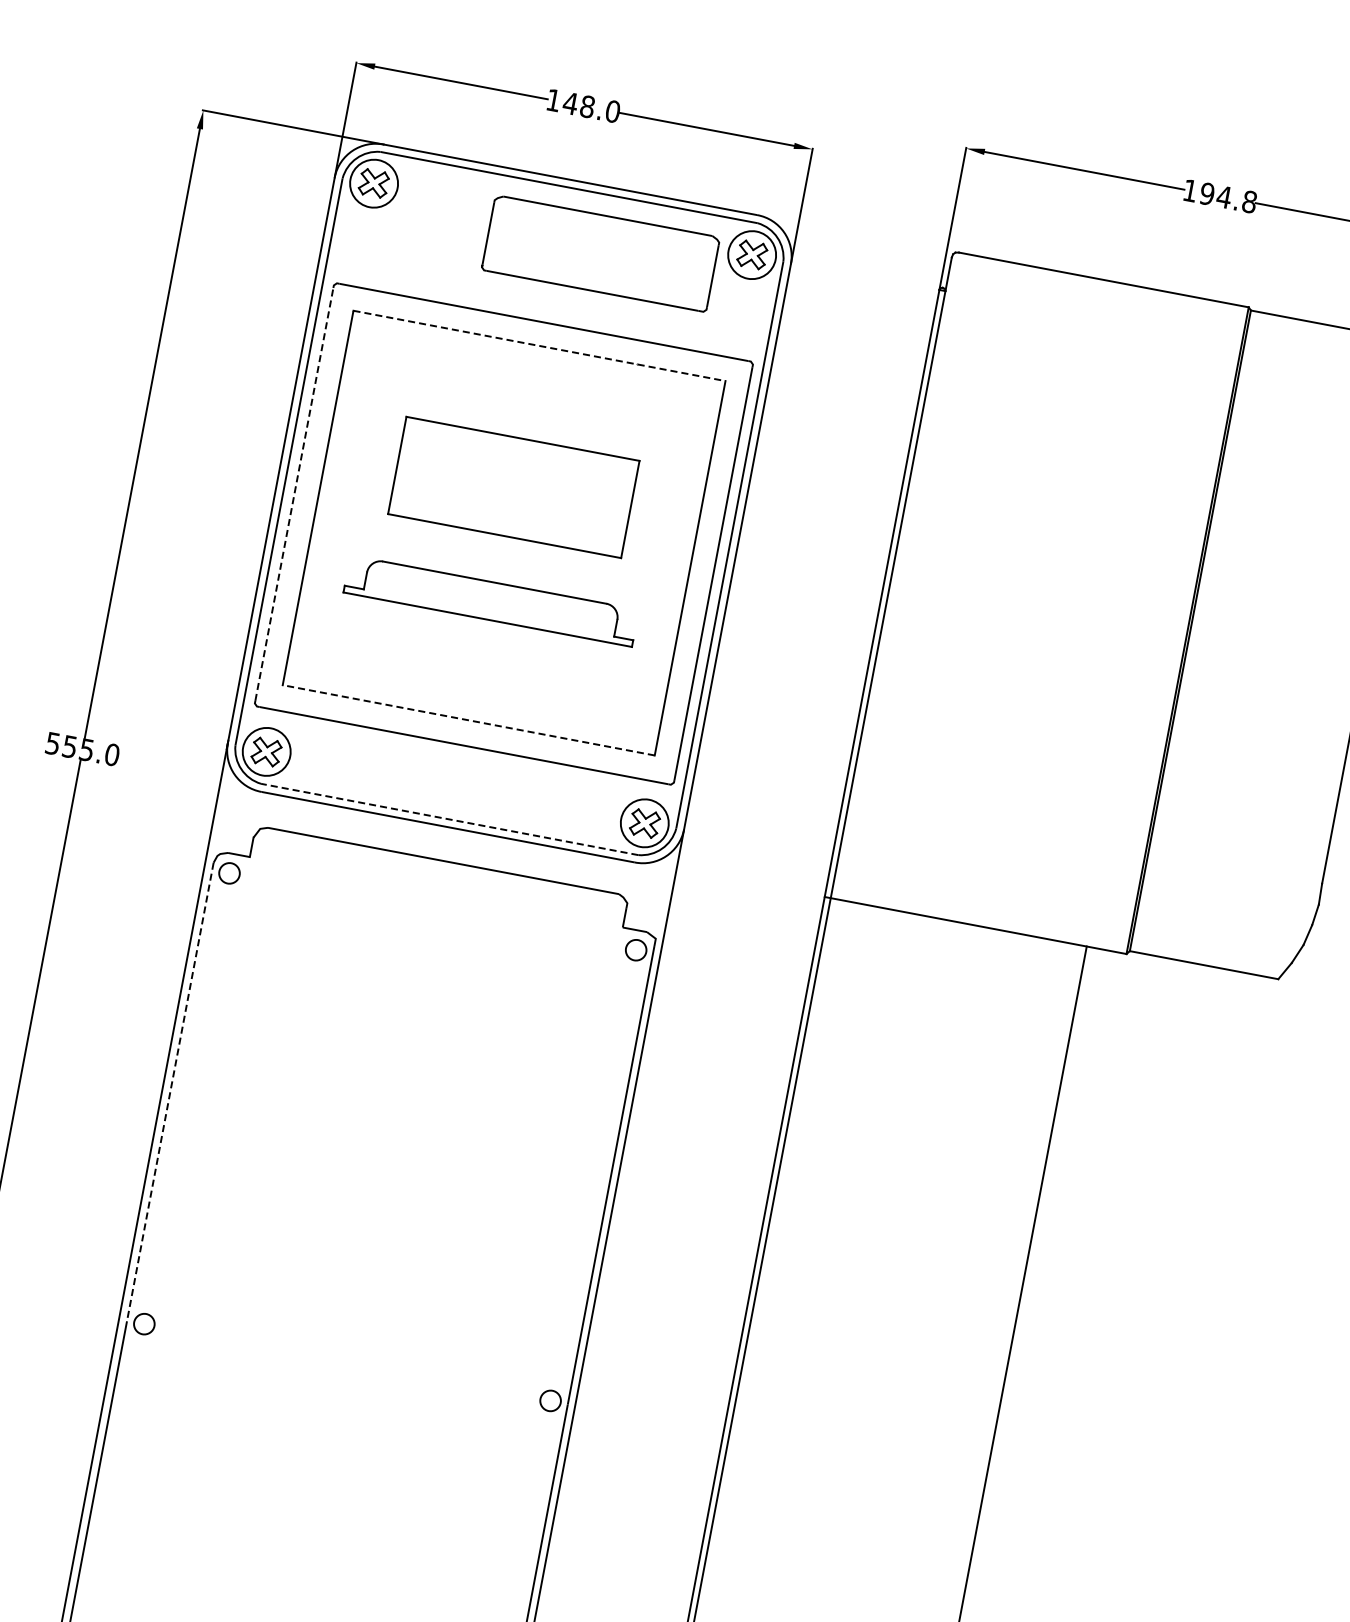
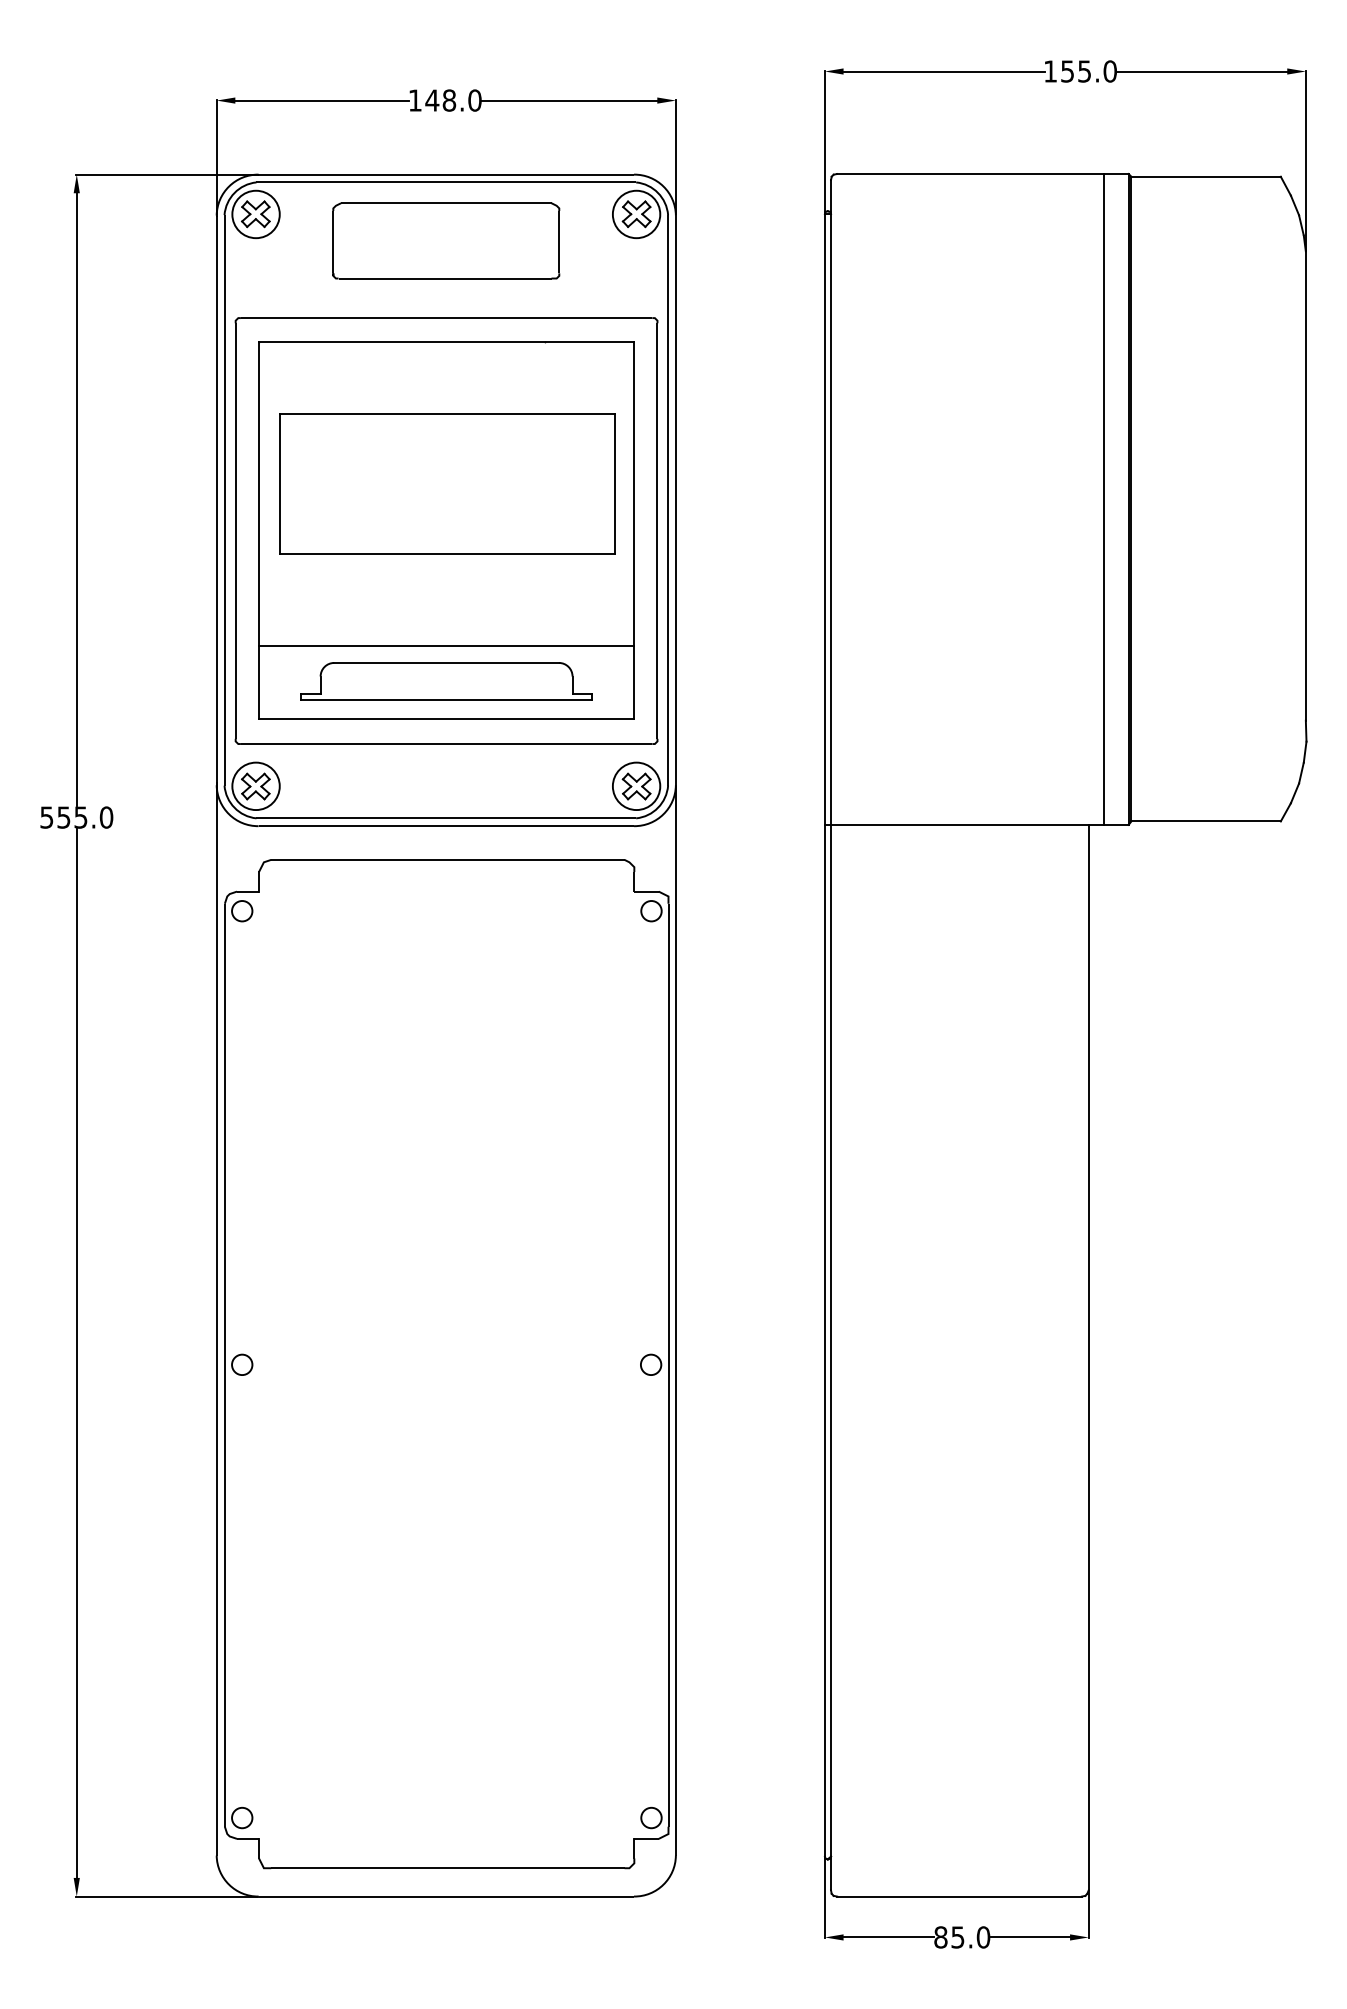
text: (1228, 197) -> (1088, 71), 194.8 -> 155.0
part: (601, 253) -> (446, 240), moved
line: (540, 345) -> (447, 341), dashed -> solid
part: (513, 486) -> (447, 483), size x1.43
line: (294, 494) -> (235, 531), dashed -> solid
part: (491, 601) -> (446, 681), moved
line: (1162, 626) -> (1103, 499), added
line: (482, 647) -> (446, 645), added
line: (468, 720) -> (446, 718), dashed -> solid
line: (449, 819) -> (446, 818), dashed -> solid
line: (169, 1091) -> (224, 1134), dashed -> solid

